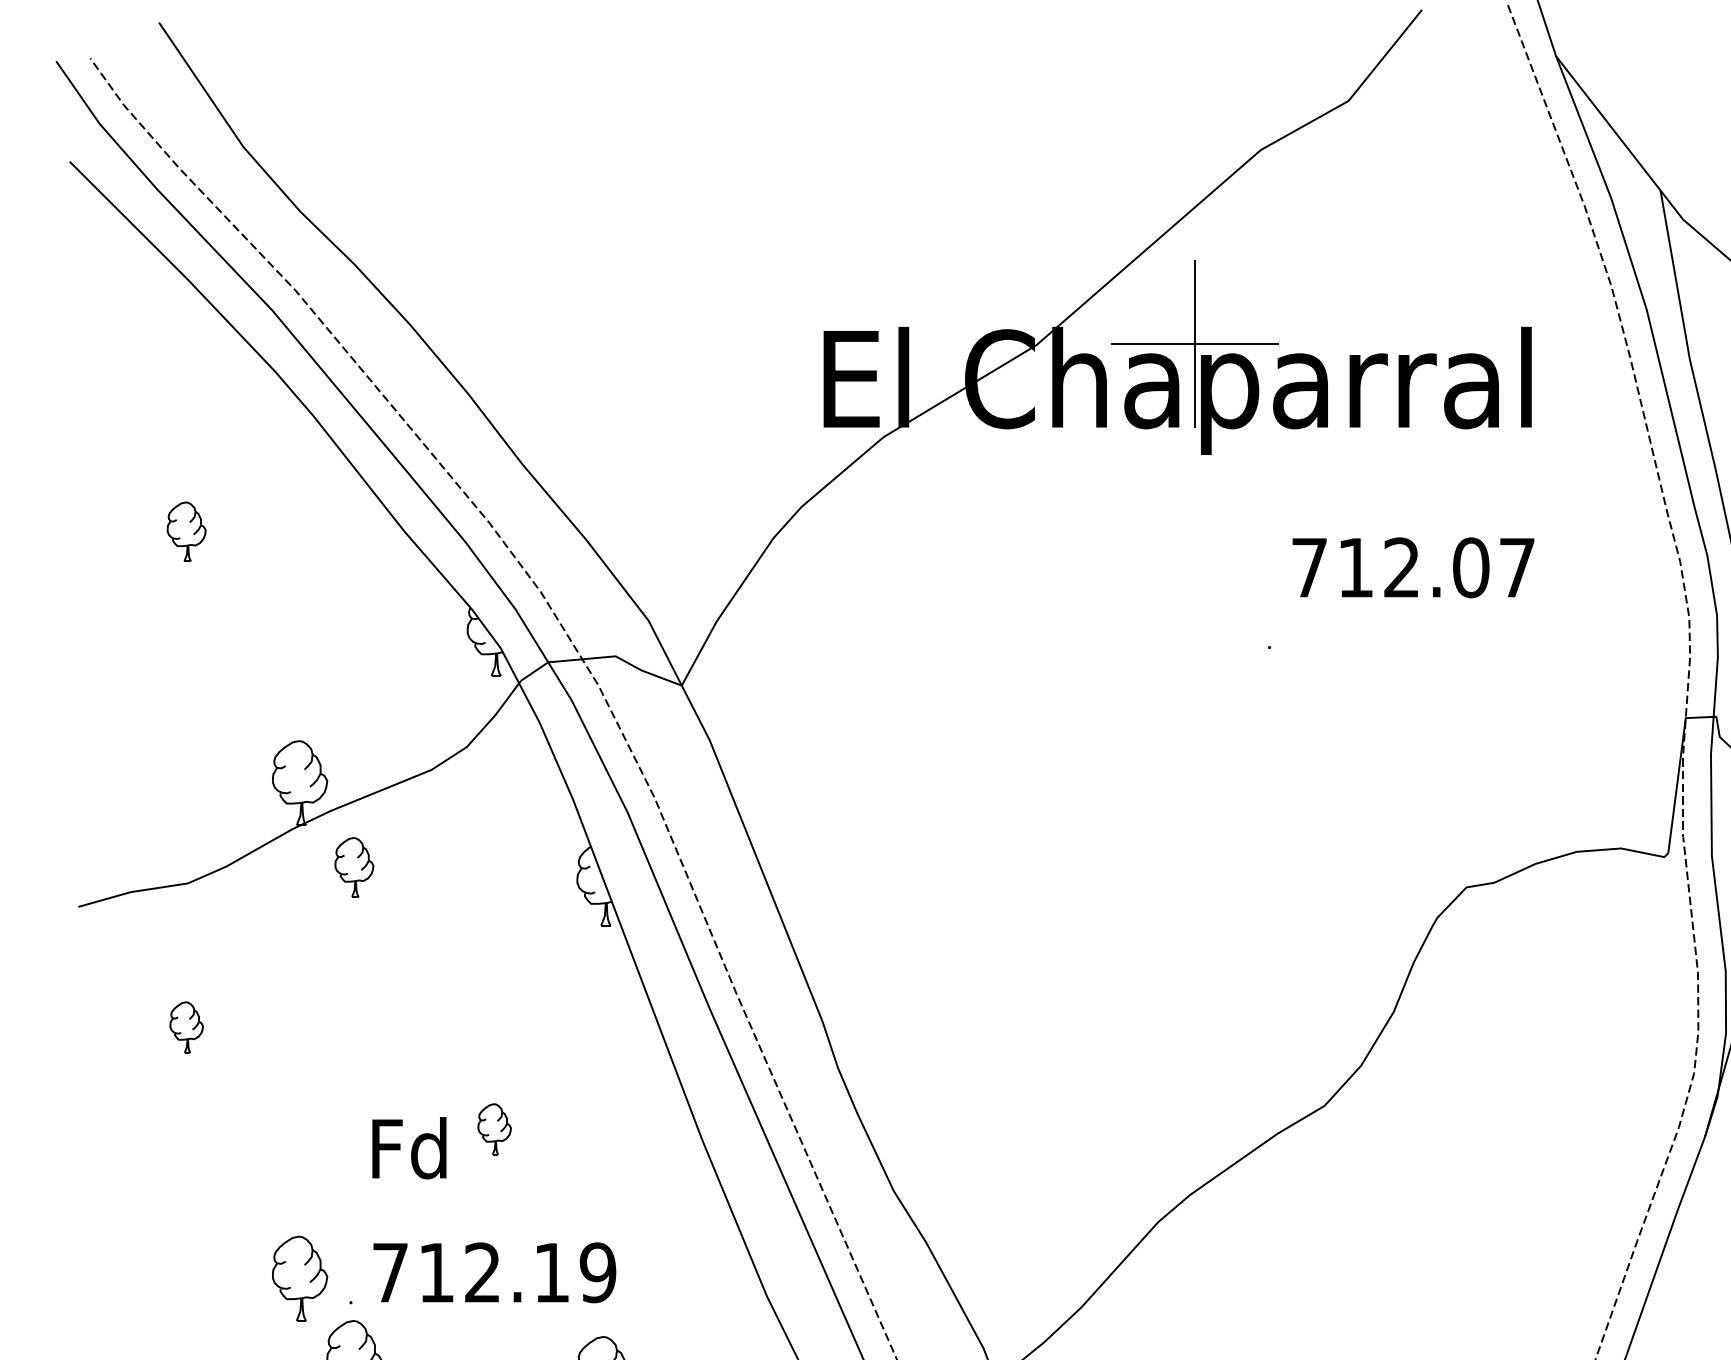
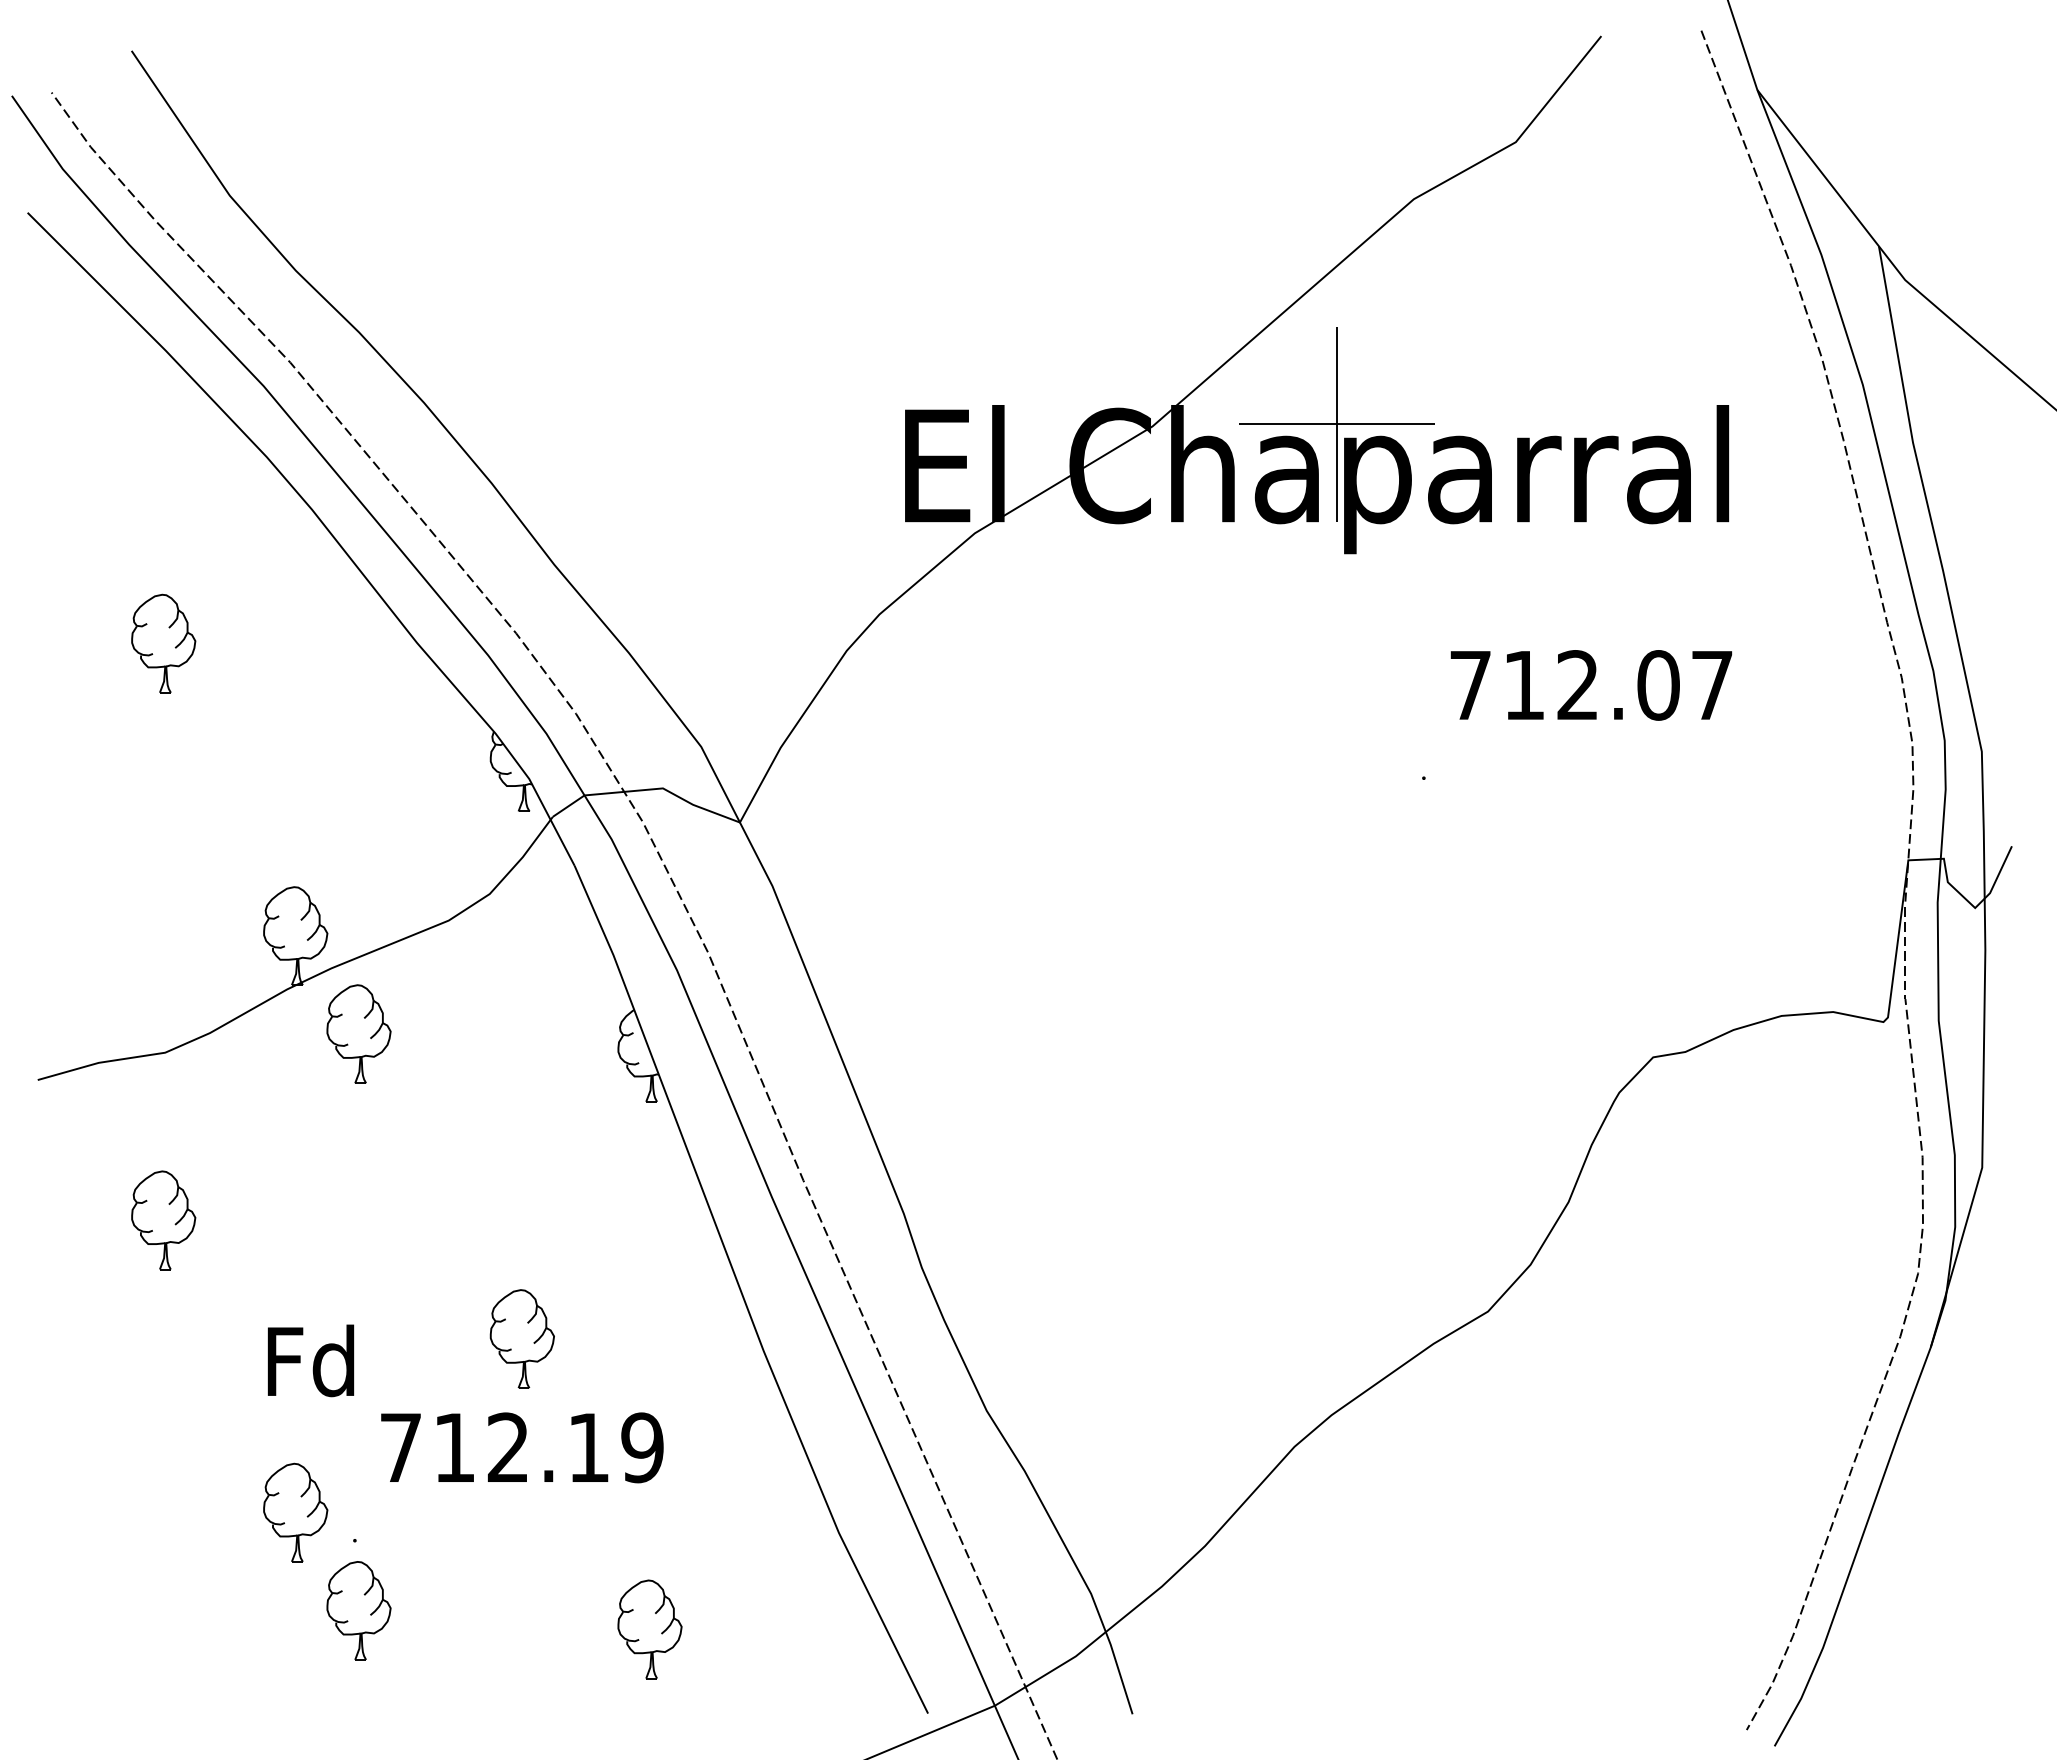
part: (186, 531) -> (163, 643), size x1.43
part: (354, 866) -> (358, 1033), size x1.43
part: (186, 1027) -> (163, 1220), size x1.67
part: (494, 1129) -> (521, 1338), size x1.67
text: (409, 1147) -> (310, 1360), moved
text: (494, 1272) -> (522, 1447), moved

